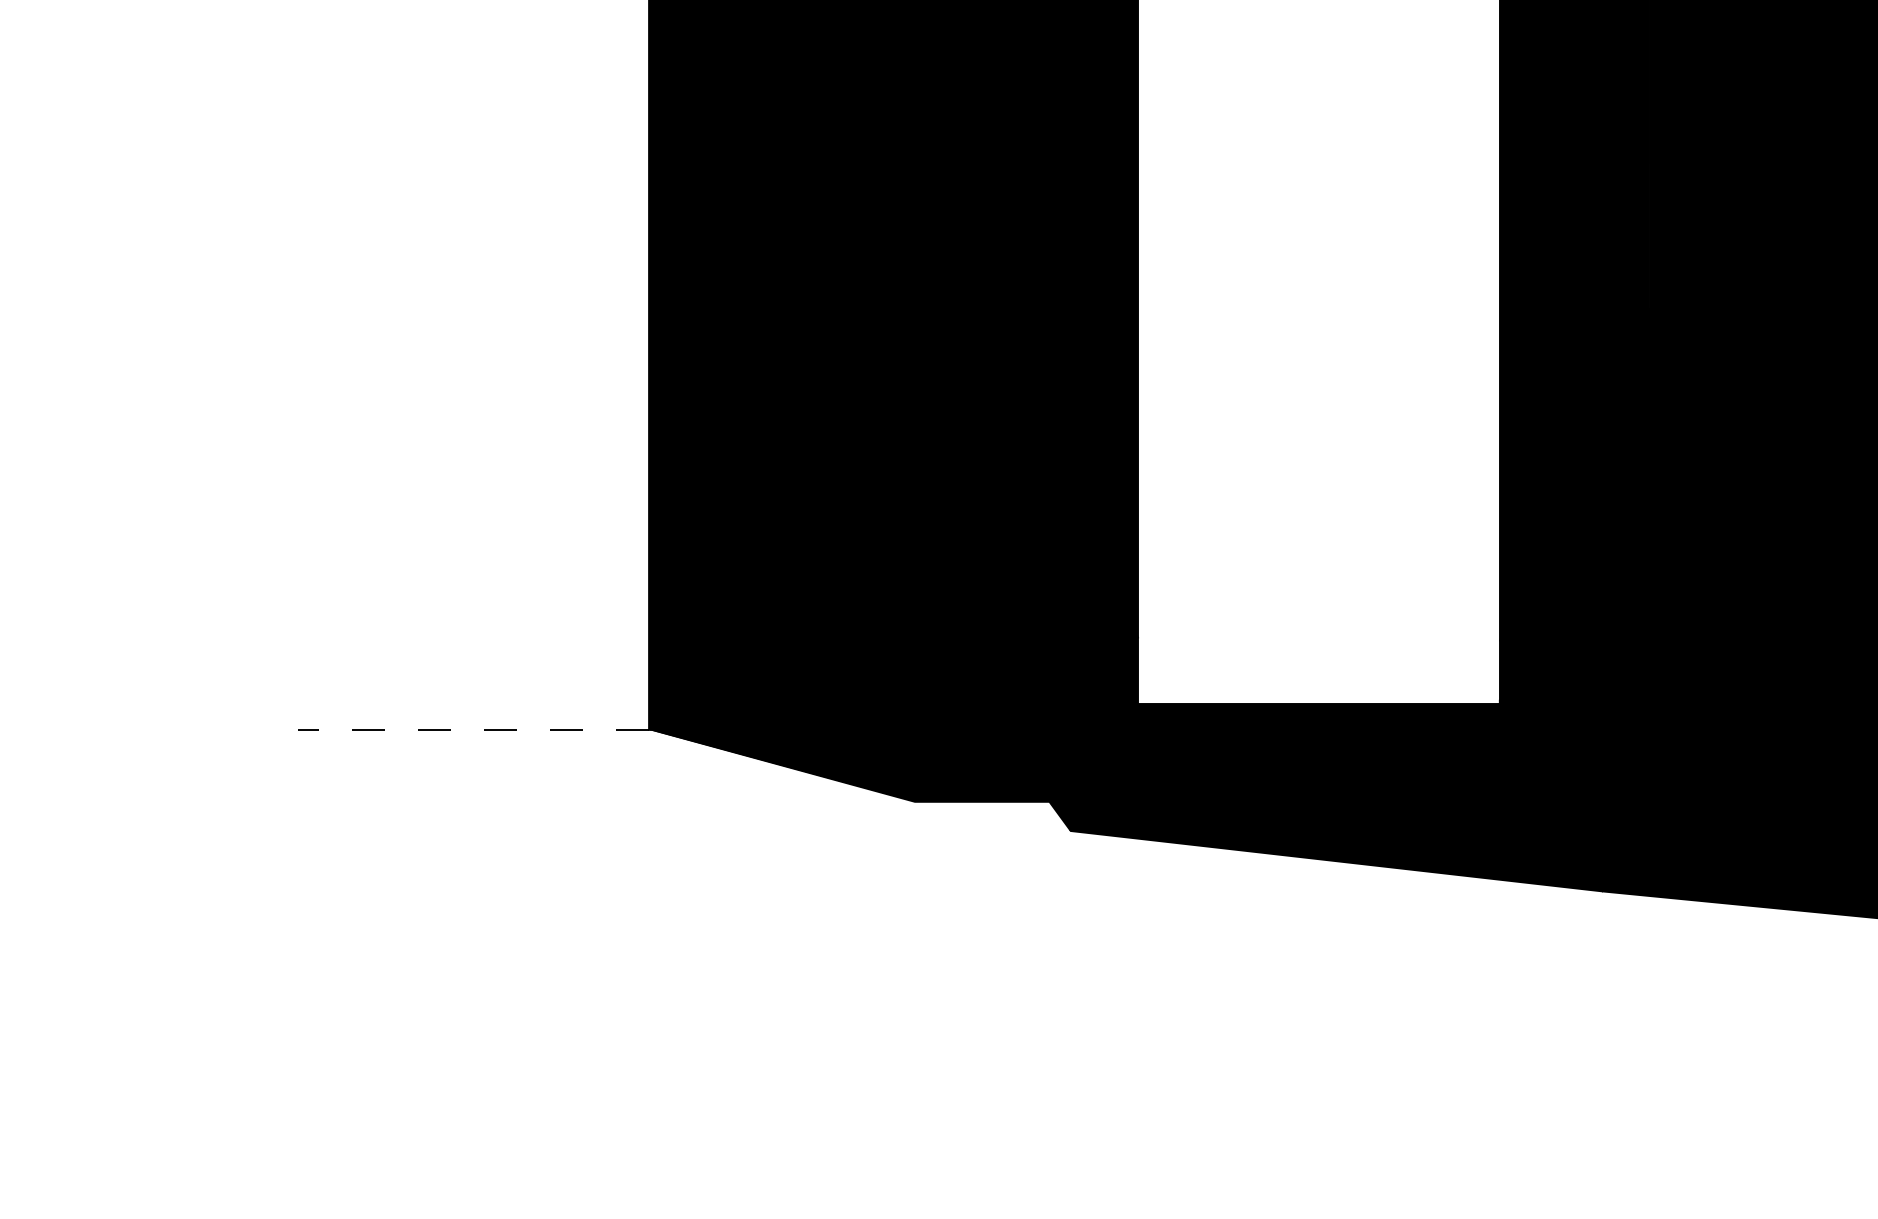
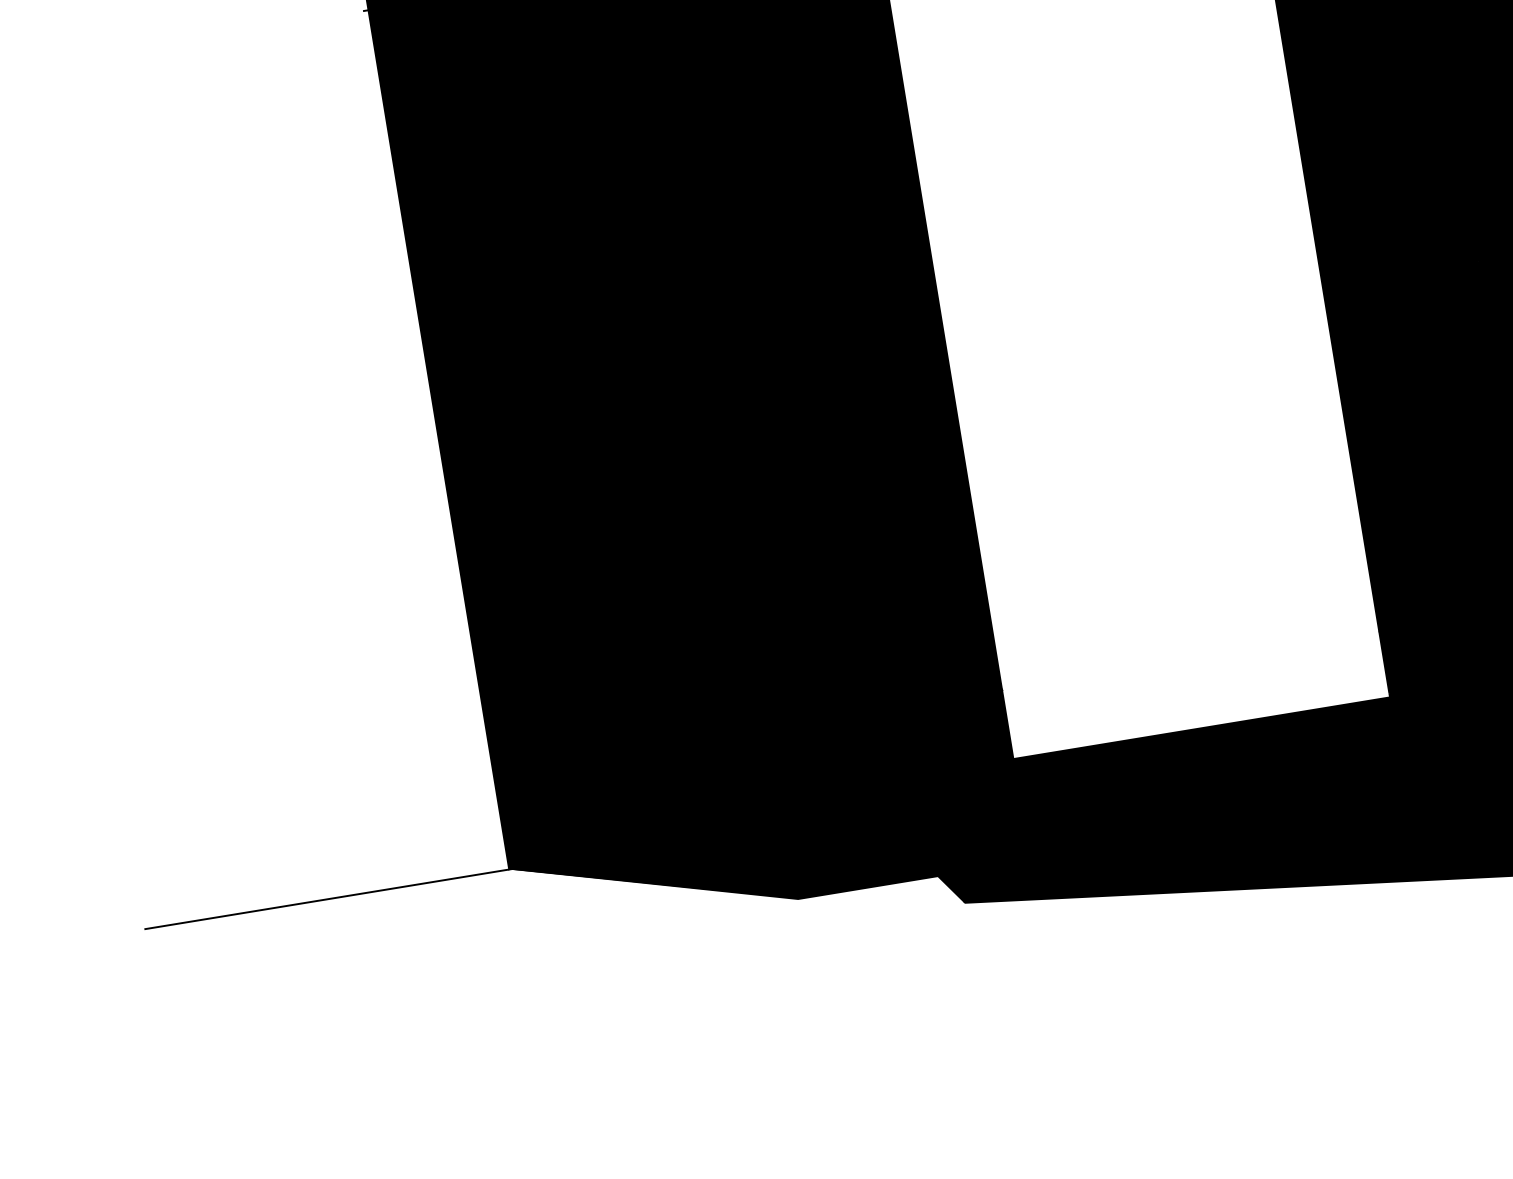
line: (473, 729) -> (326, 898), dashed -> solid

